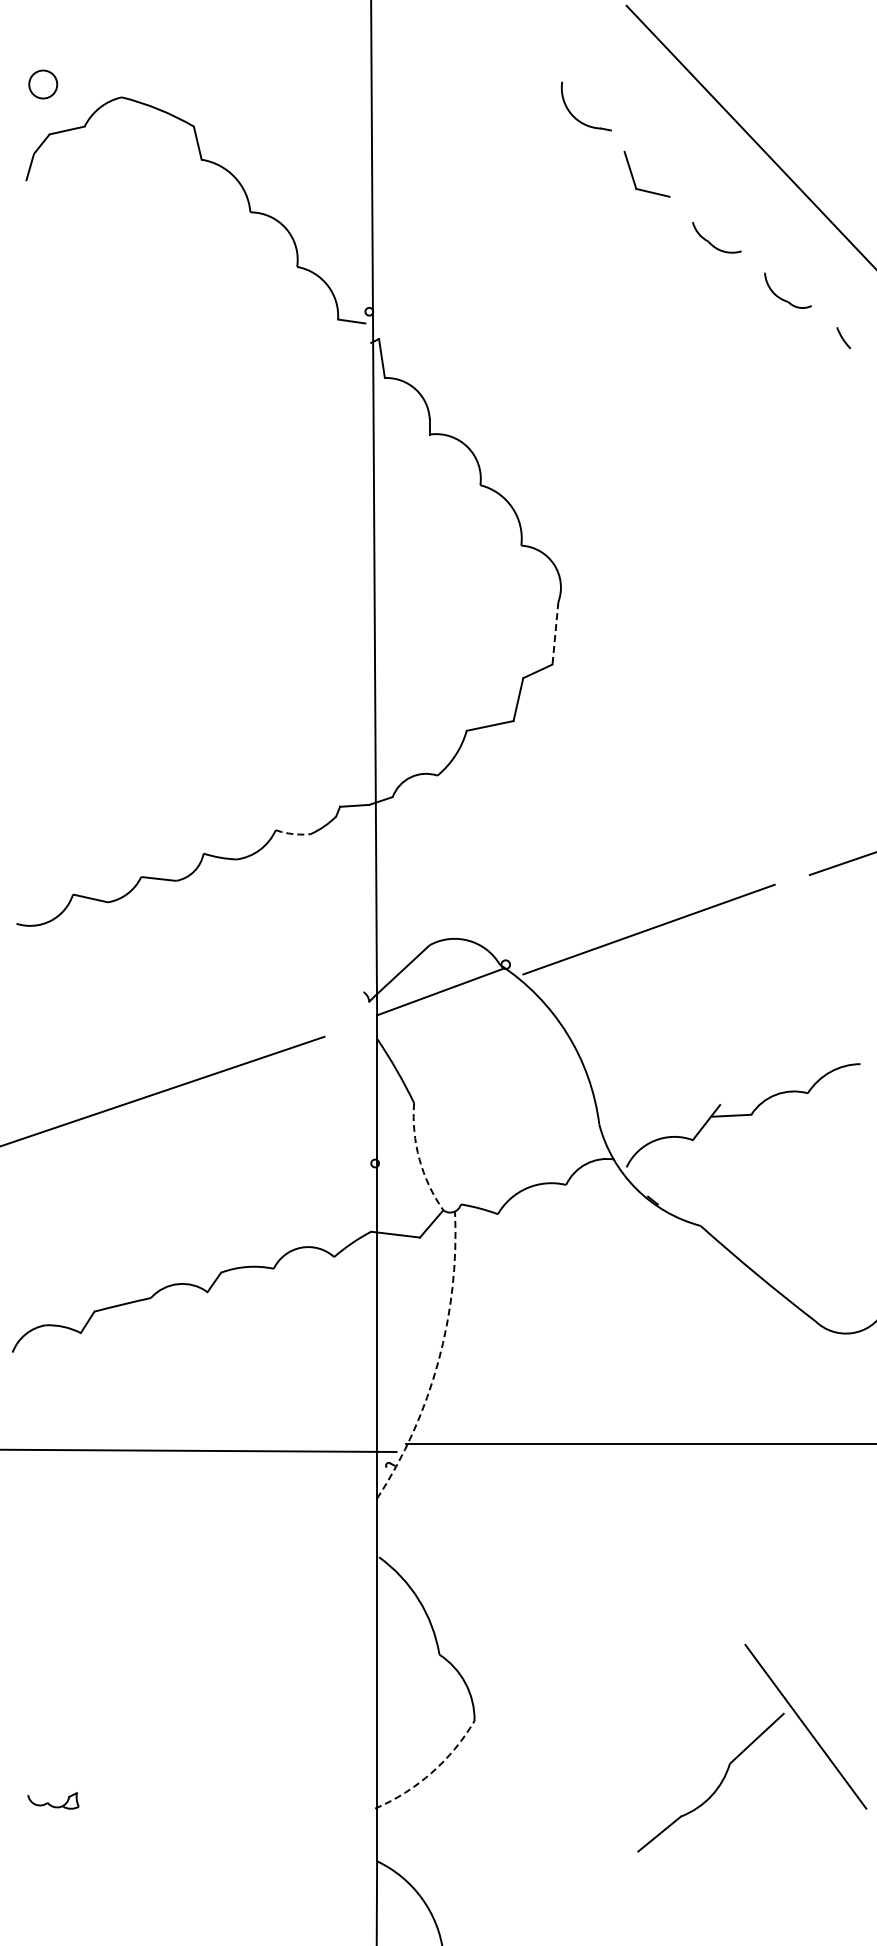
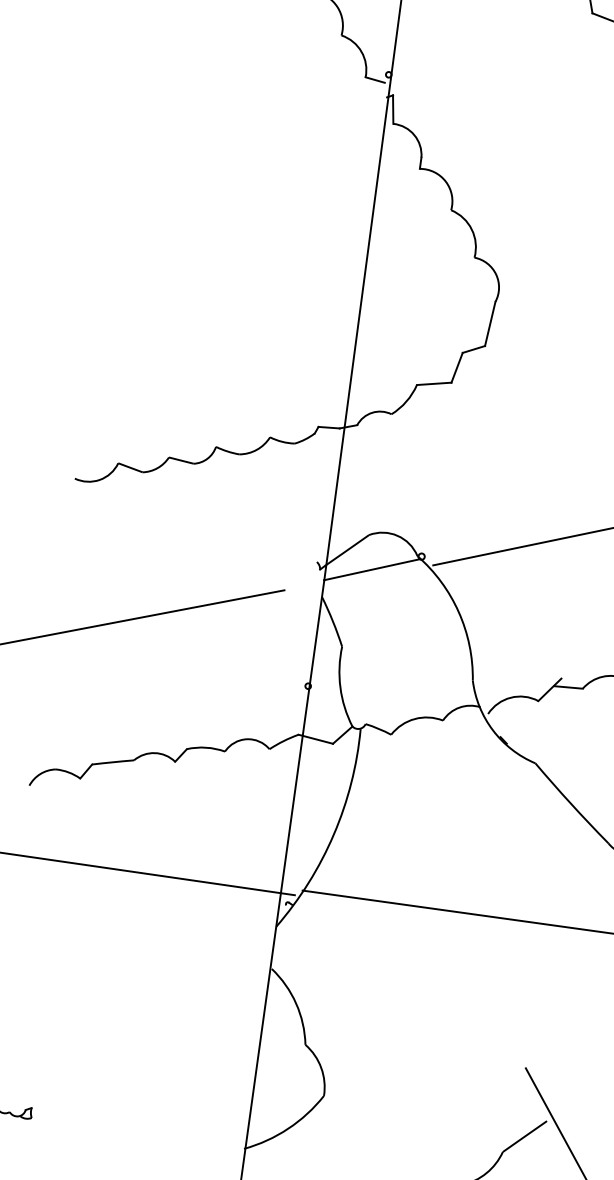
line: (555, 633) -> (490, 324), dashed -> solid
arc: (293, 834) -> (282, 442), dashed -> solid
arc: (419, 1159) -> (340, 687), dashed -> solid
arc: (438, 1361) -> (333, 834), dashed -> solid
arc: (431, 1772) -> (288, 1128), dashed -> solid

